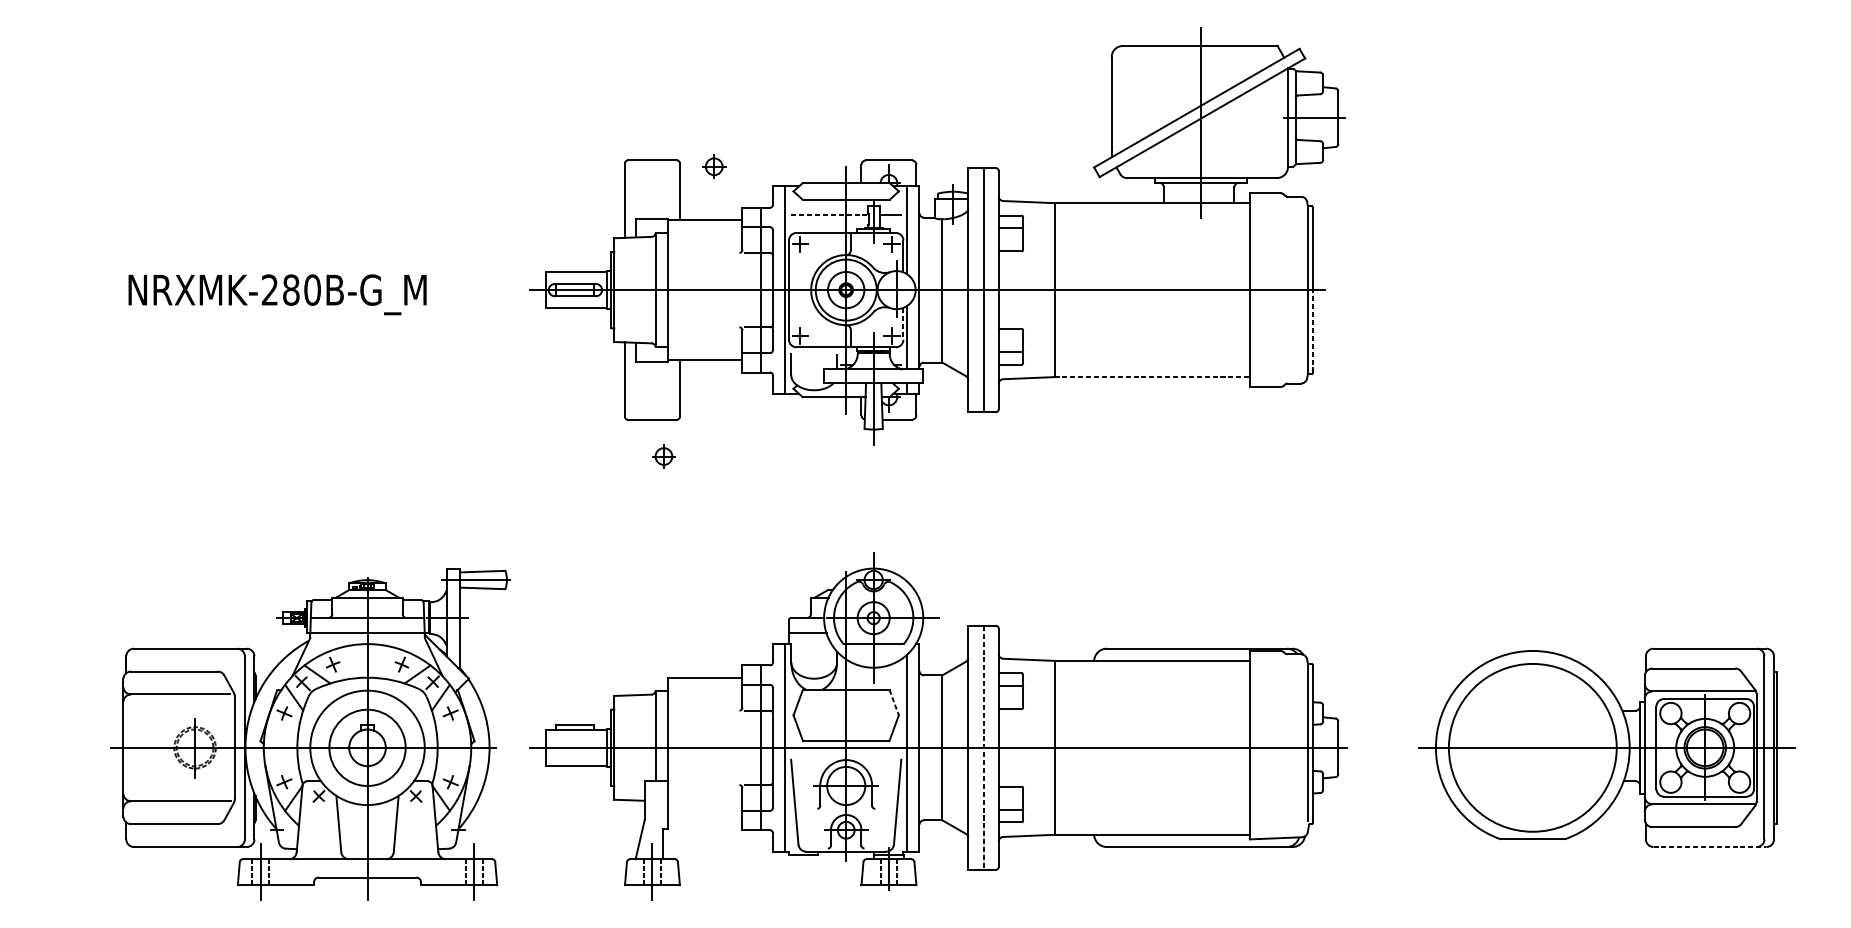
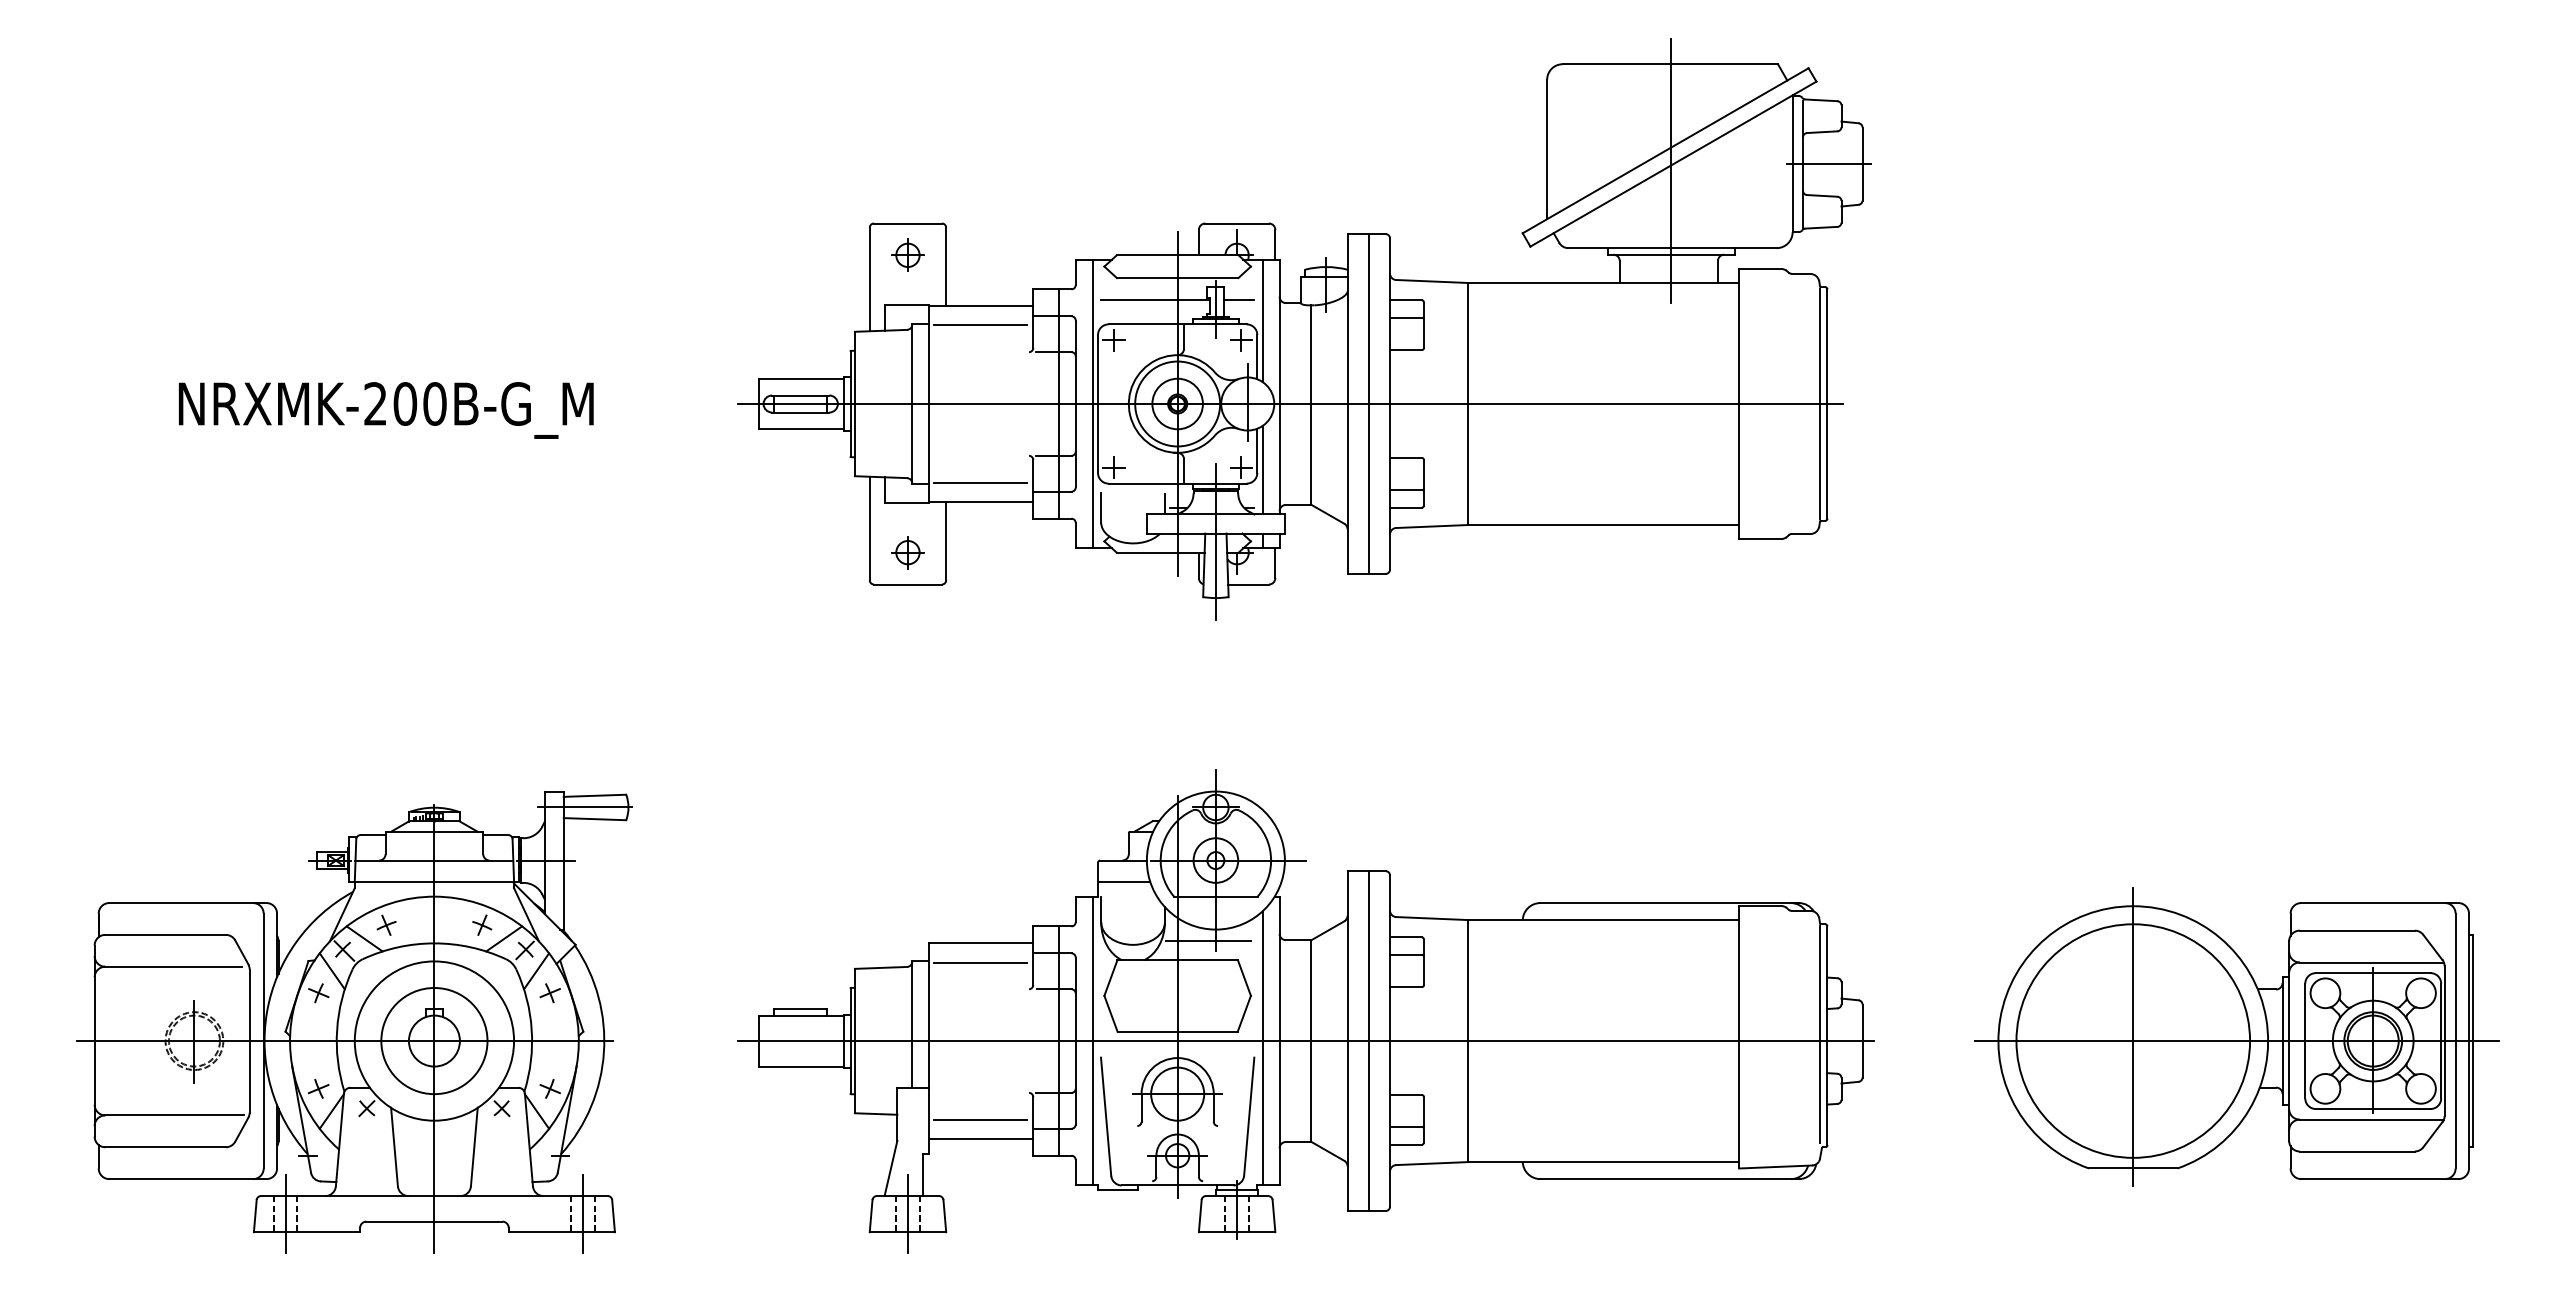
part: (713, 166) -> (907, 254), moved
line: (830, 215) -> (1155, 299), dashed -> solid
line: (703, 233) -> (979, 325), added
text: (291, 289) -> (405, 403), NRXMK-280B-G_M -> NRXMK-200B-G_M
line: (903, 324) -> (1257, 451), dashed -> solid
line: (1313, 330) -> (1827, 460), dashed -> solid
line: (703, 346) -> (979, 482), added
line: (1152, 376) -> (1603, 524), dashed -> solid
part: (663, 456) -> (907, 552), moved
line: (867, 676) -> (1207, 941), added
line: (703, 691) -> (979, 962), added
line: (894, 702) -> (1244, 978), dashed -> solid
part: (310, 734) -> (354, 1022), moved
line: (1532, 744) -> (2133, 1036), added
line: (983, 748) -> (1368, 1041), dashed -> solid
line: (703, 804) -> (979, 1119), added
line: (705, 817) -> (981, 1138), added
line: (1709, 847) -> (2379, 1179), dashed -> solid

